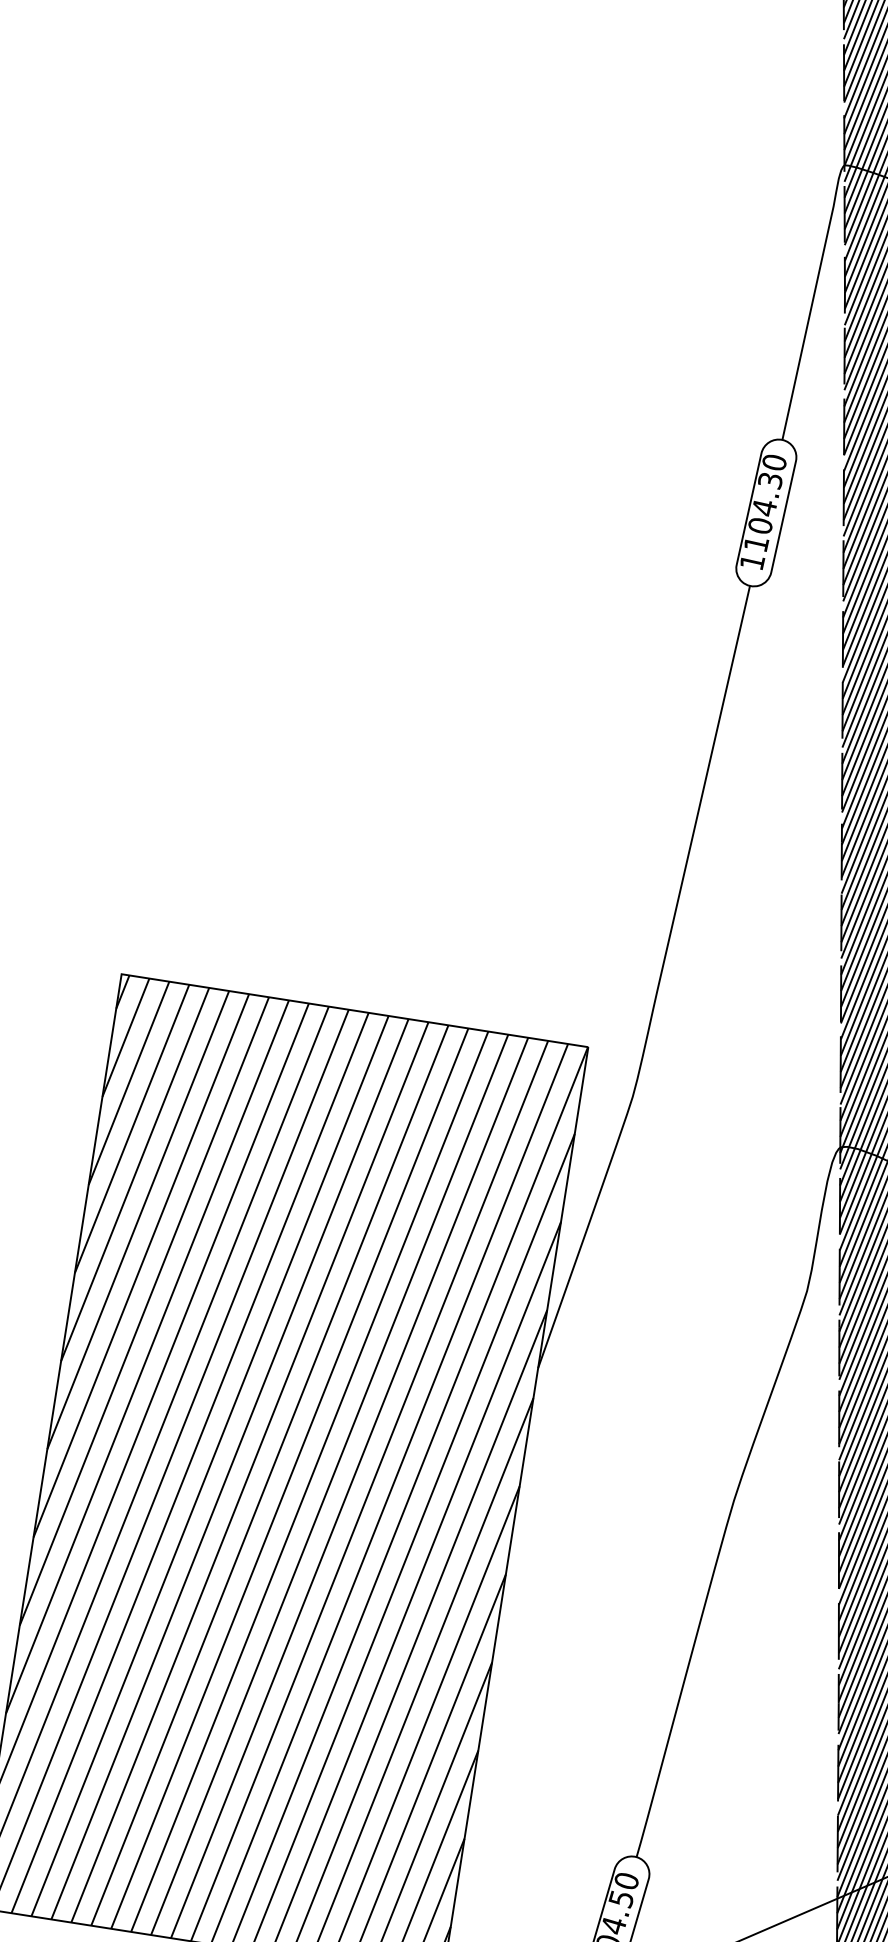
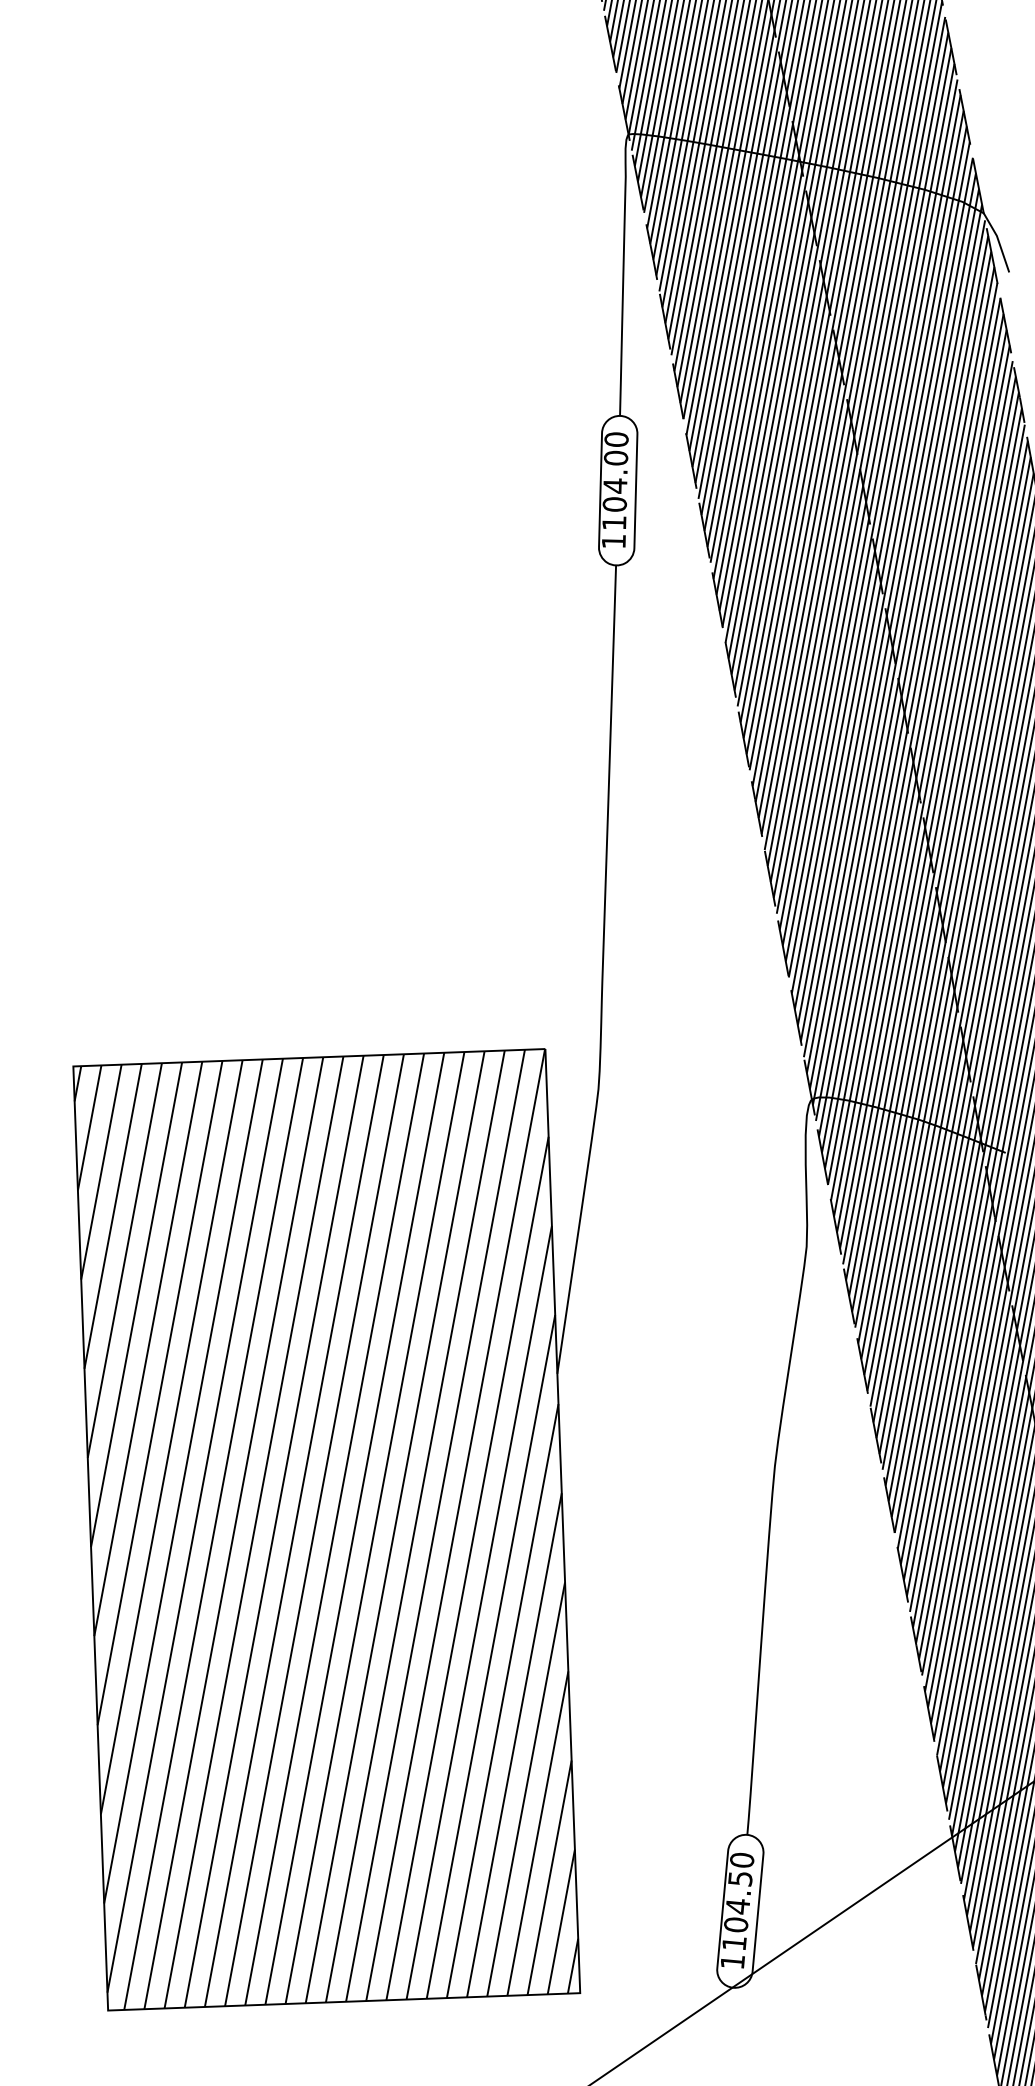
text: (770, 479) -> (615, 457), 1104.30 -> 1104.00

